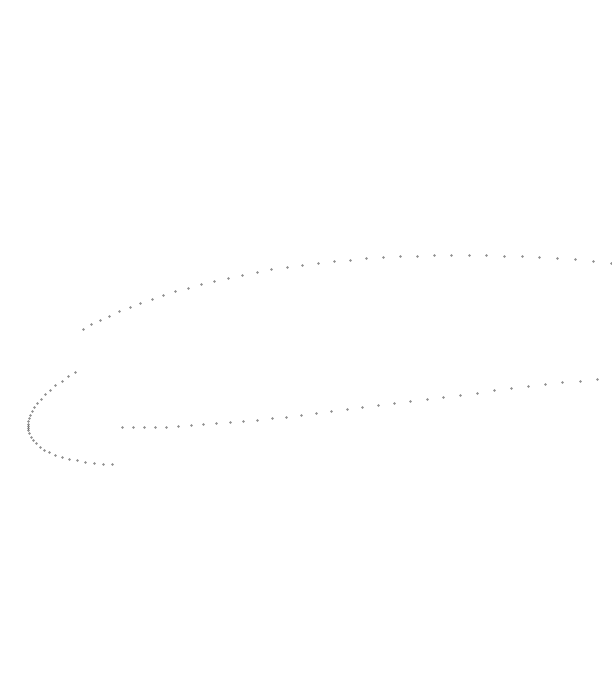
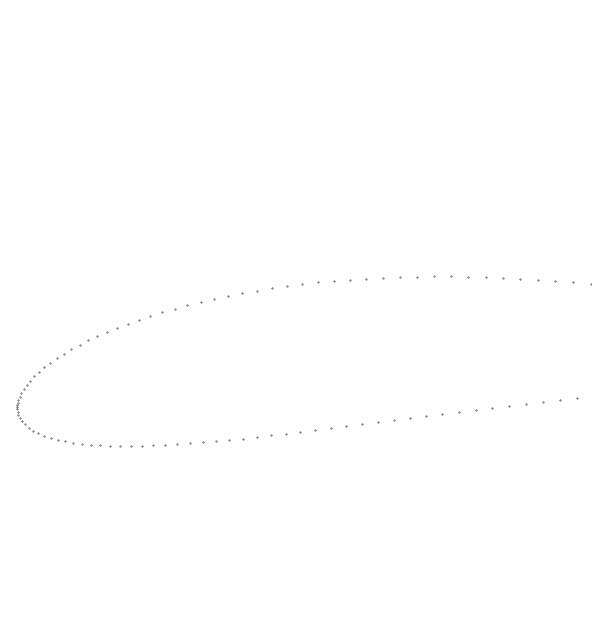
part: (50, 391) -> (39, 373), moved

